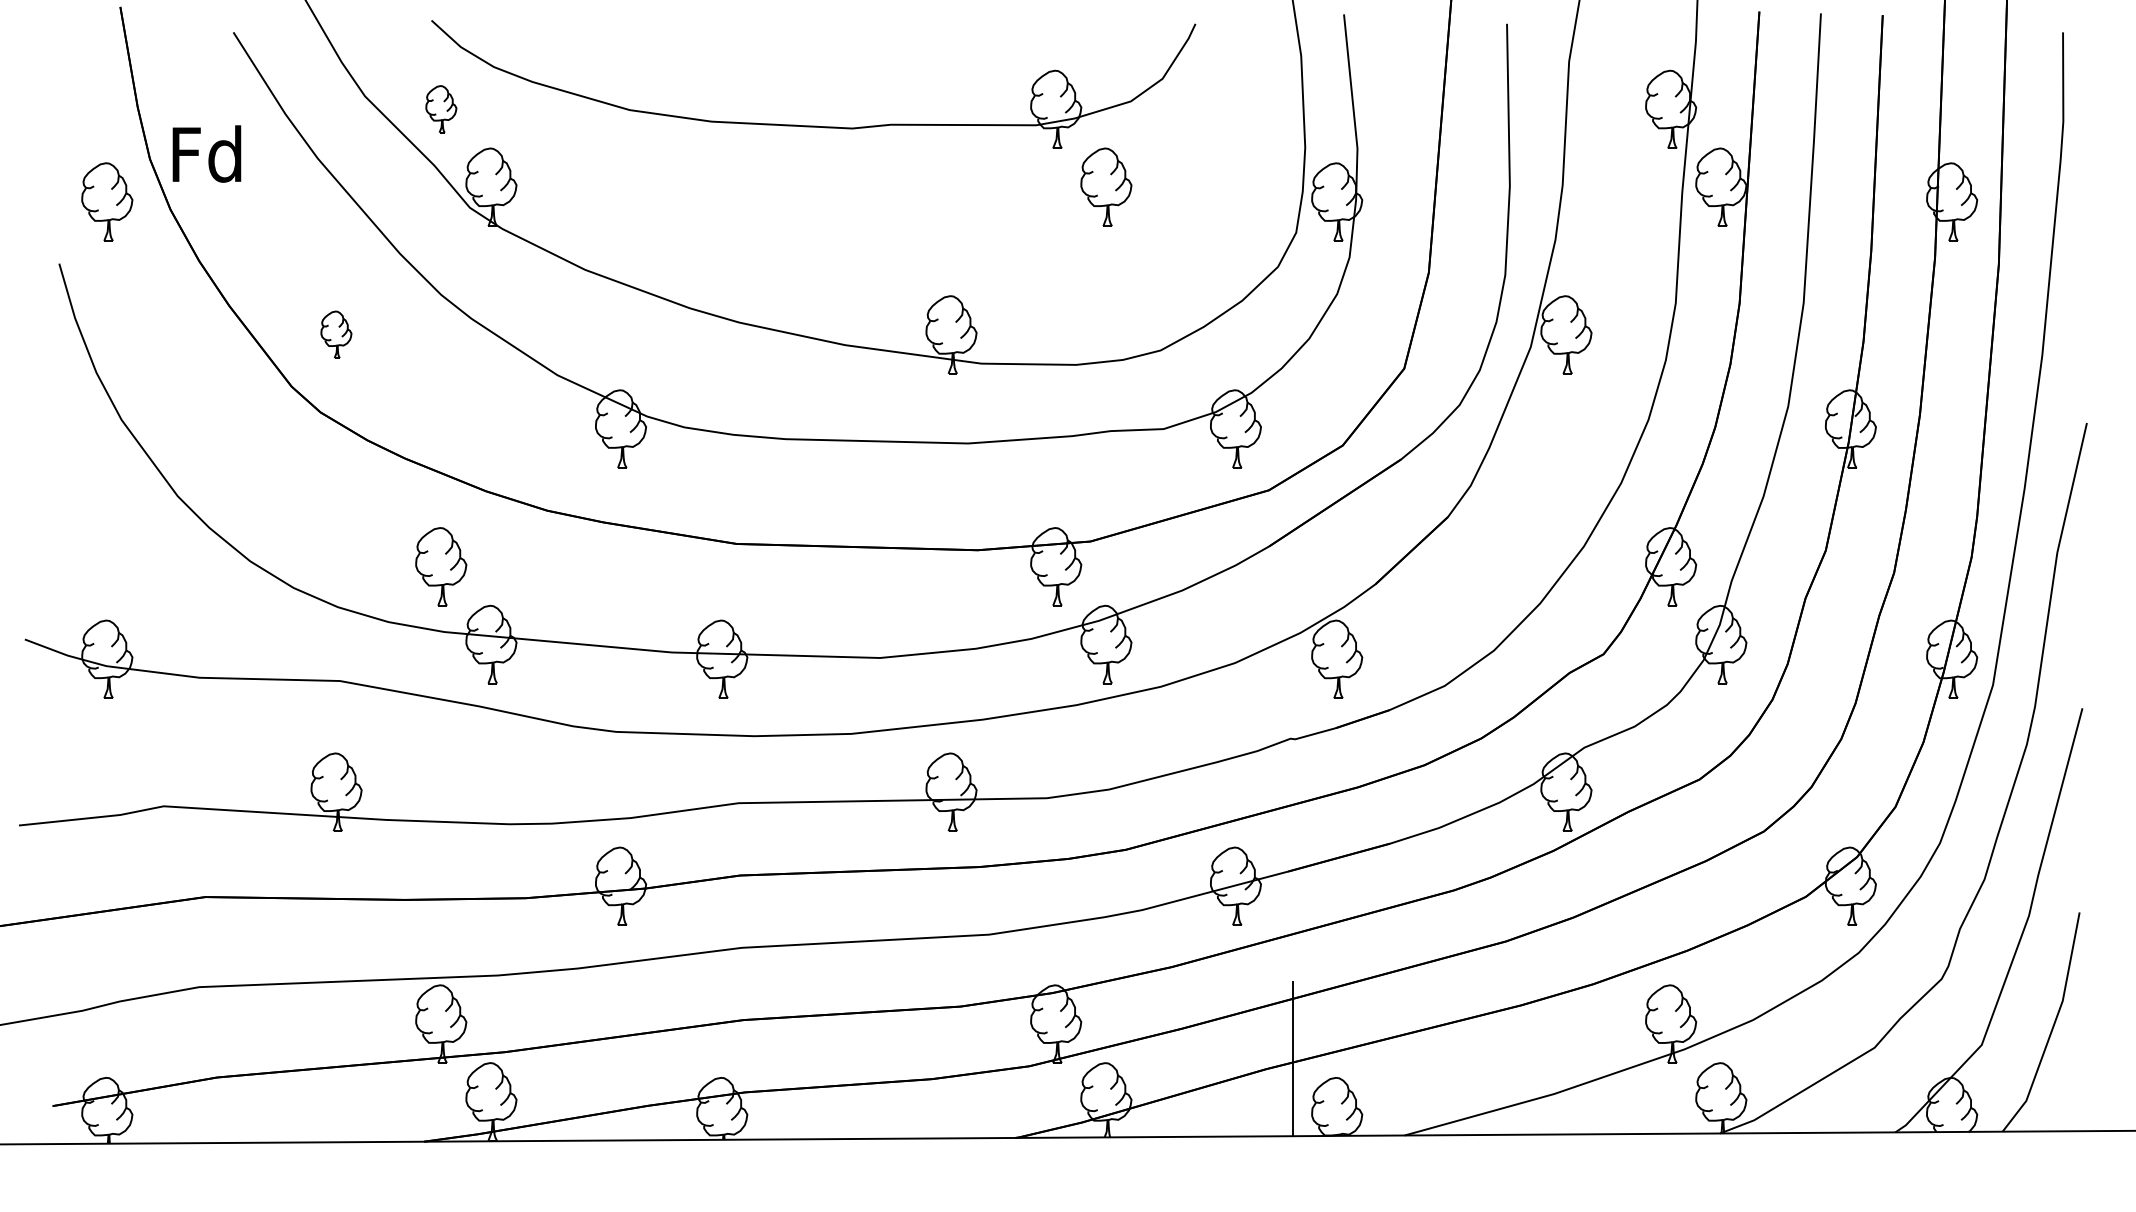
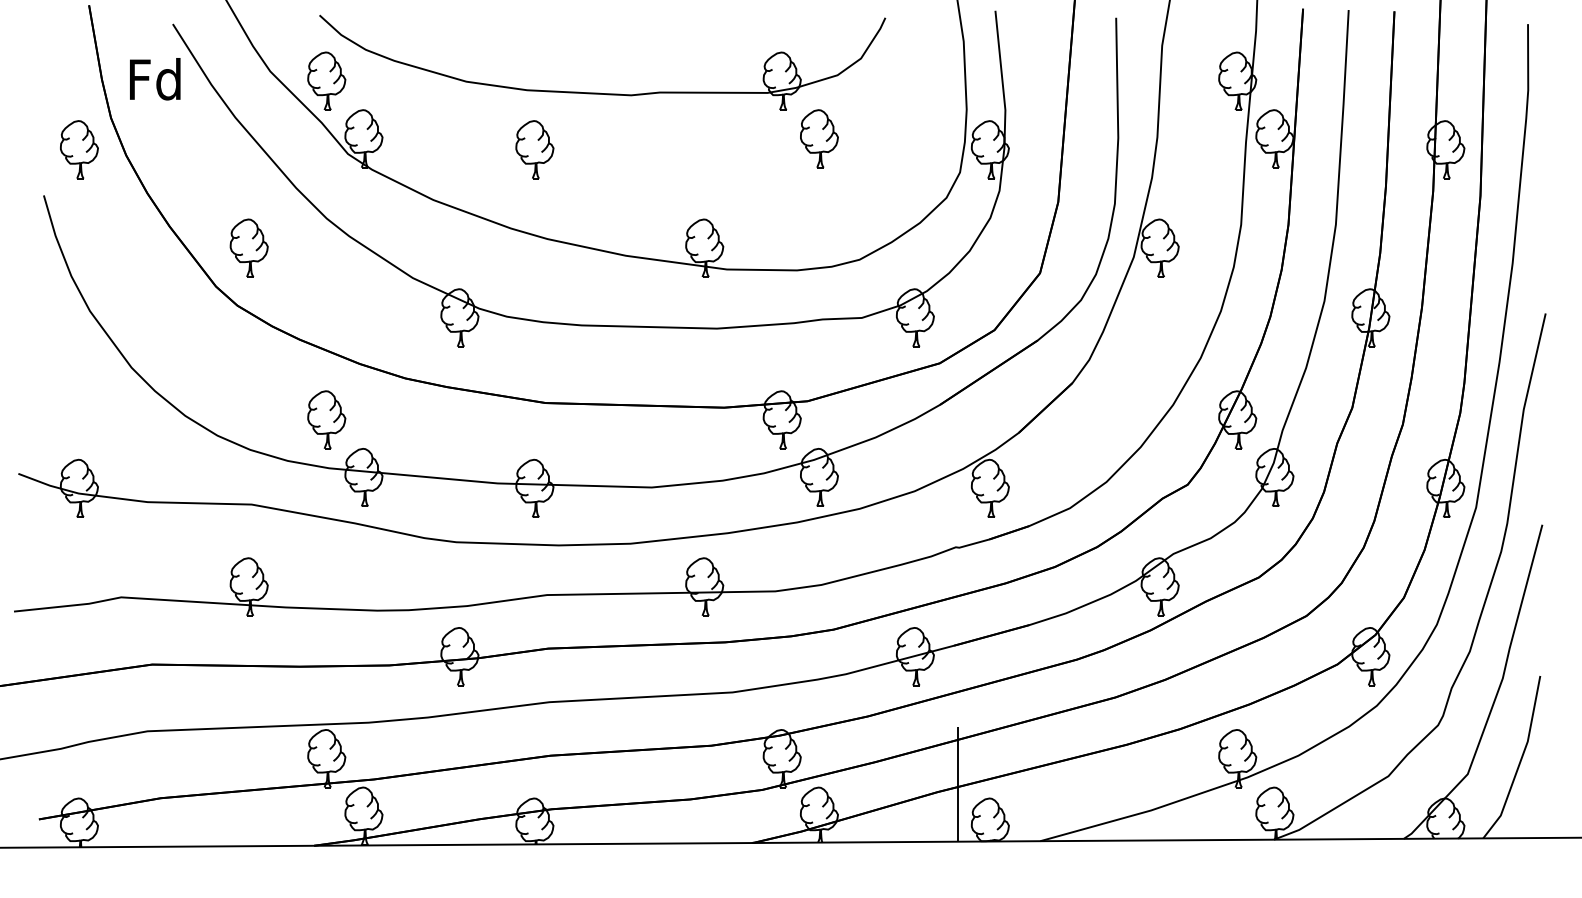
part: (440, 108) -> (326, 80), size x1.67
text: (207, 154) -> (155, 79), moved
part: (721, 201) -> (534, 149), added
part: (335, 333) -> (248, 247), size x1.67

